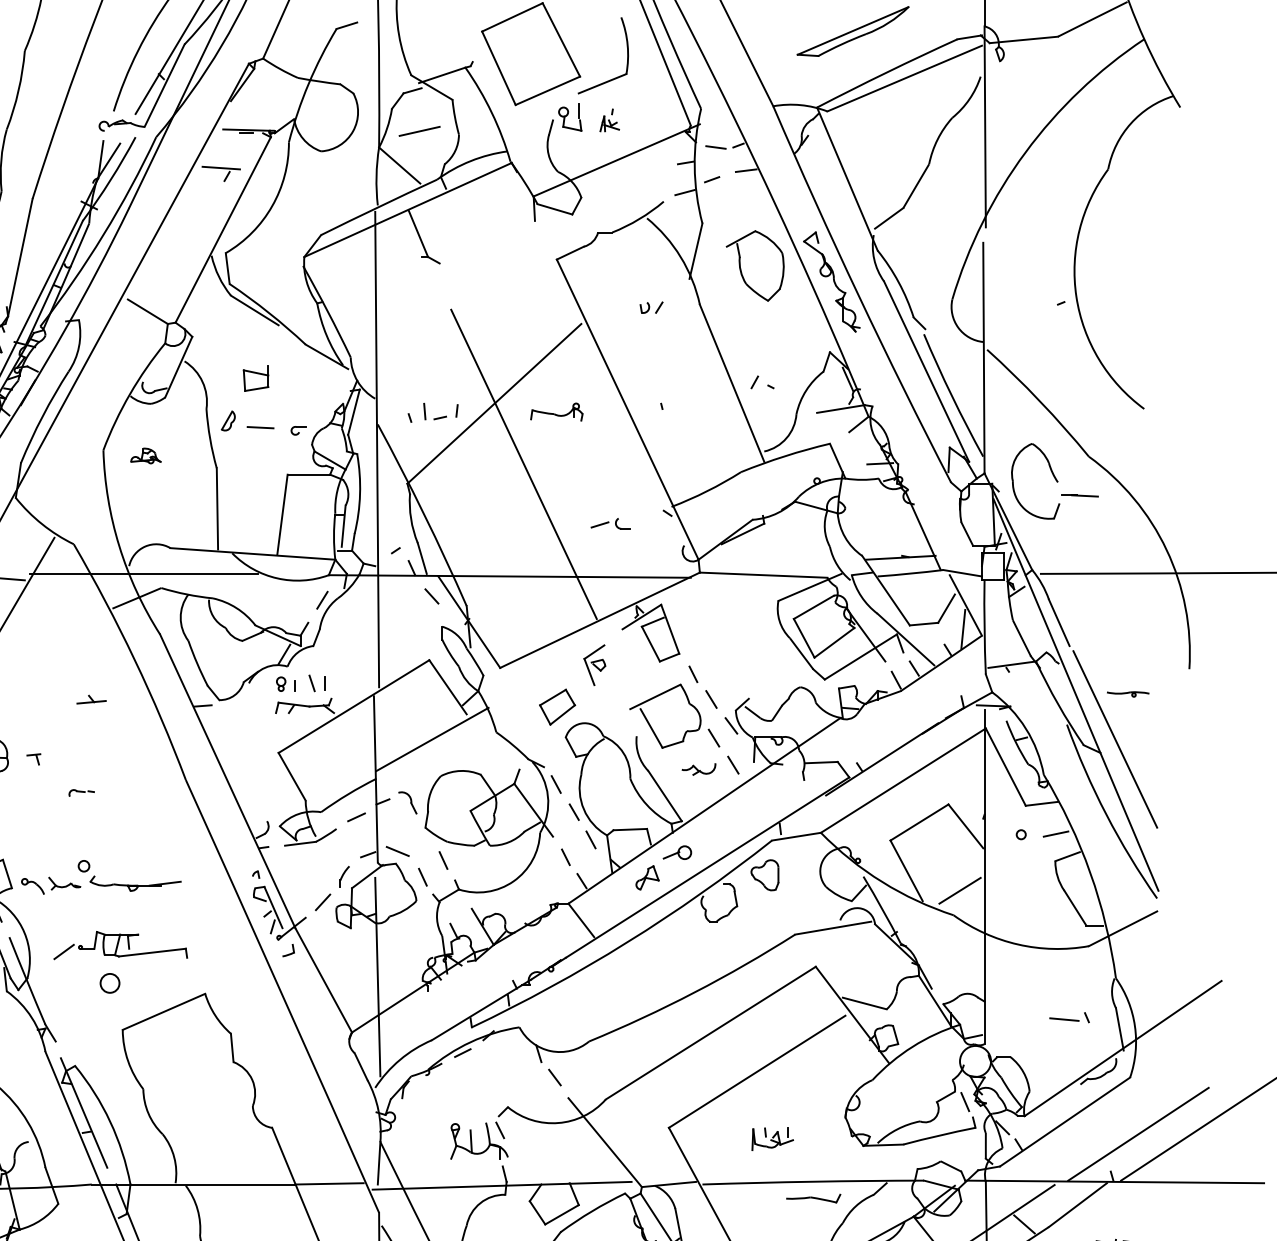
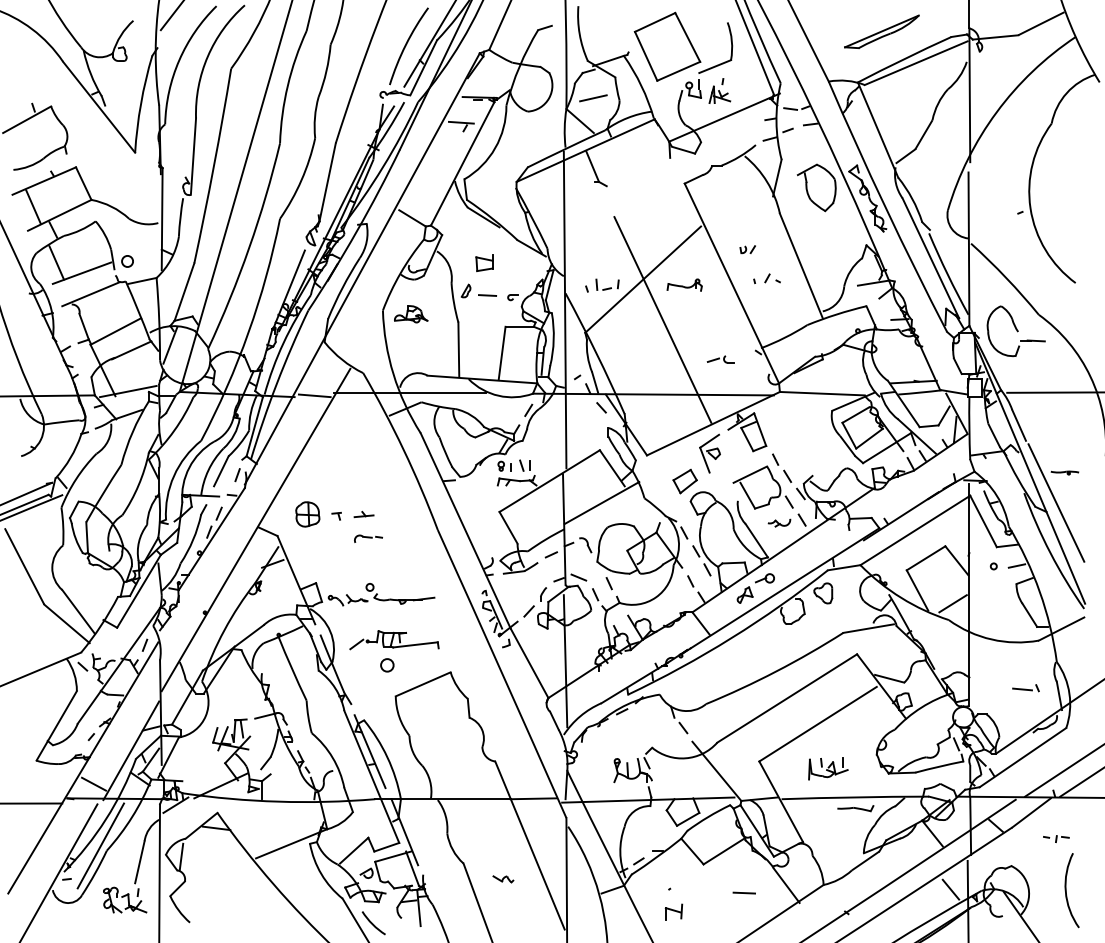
part: (609, 119) -> (719, 90), size x1.67
part: (651, 307) -> (747, 249), moved
part: (762, 382) -> (772, 278), moved
part: (146, 456) -> (411, 314), size x1.67
part: (594, 665) -> (709, 453), size x1.43
part: (90, 699) -> (363, 514), moved
part: (81, 792) -> (368, 538), size x1.67
part: (772, 1138) -> (828, 768), size x1.43

